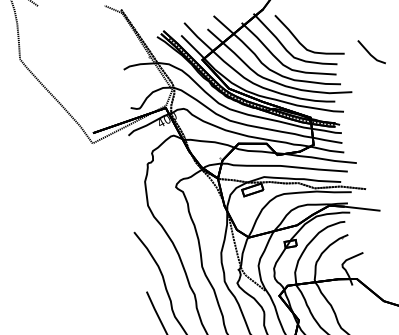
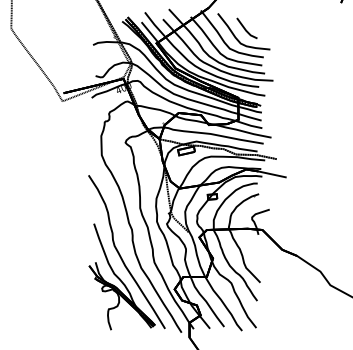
line: (369, 52) -> (245, 28), moved

